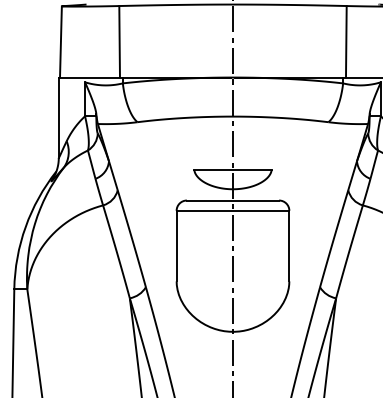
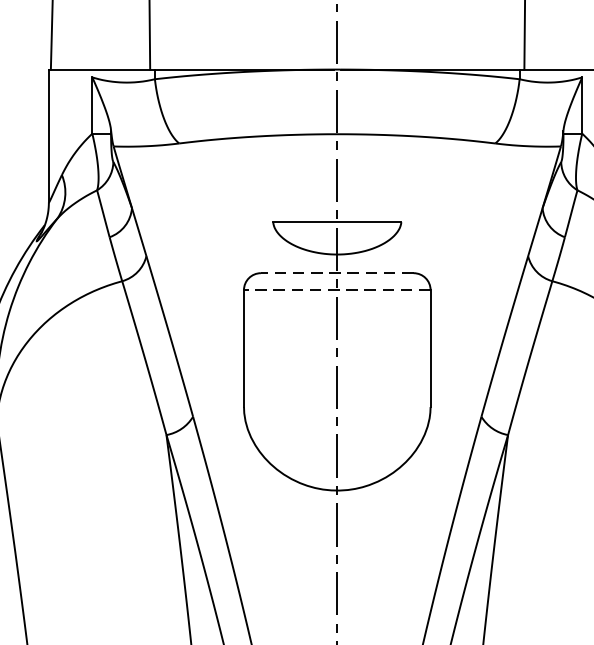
line: (232, 200) -> (336, 273), solid -> dashed
line: (232, 210) -> (336, 289), solid -> dashed

